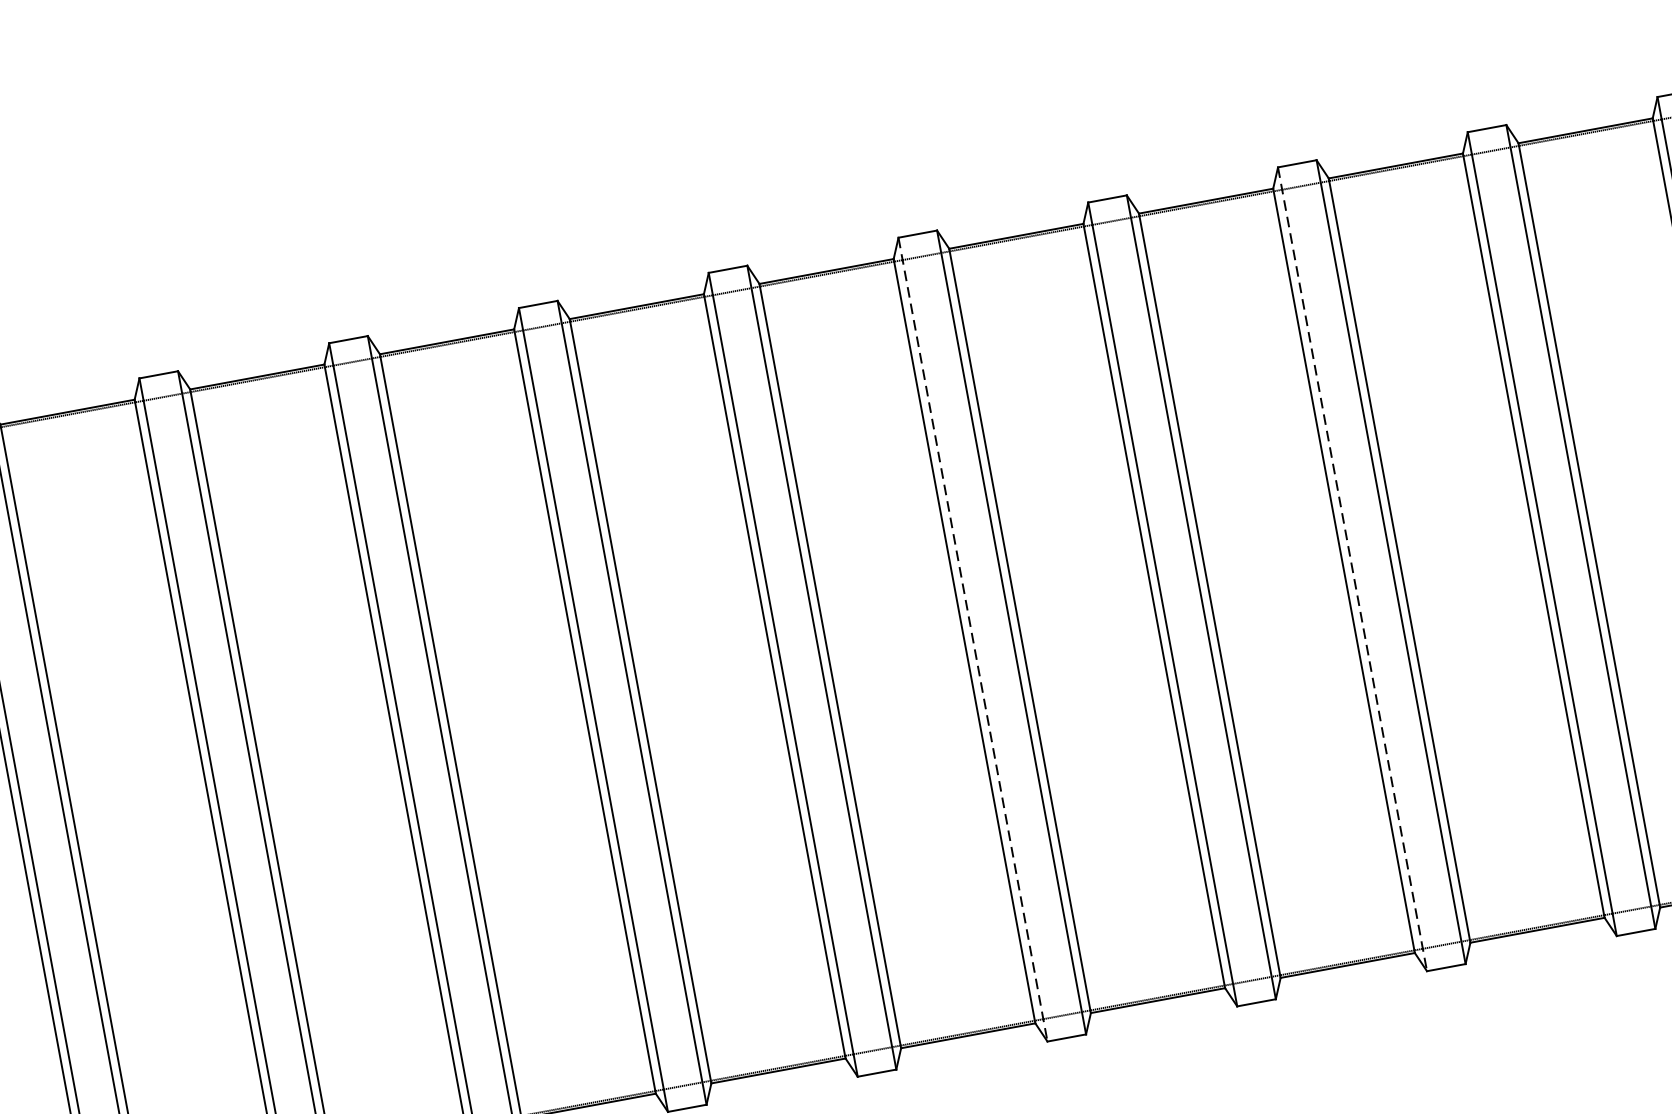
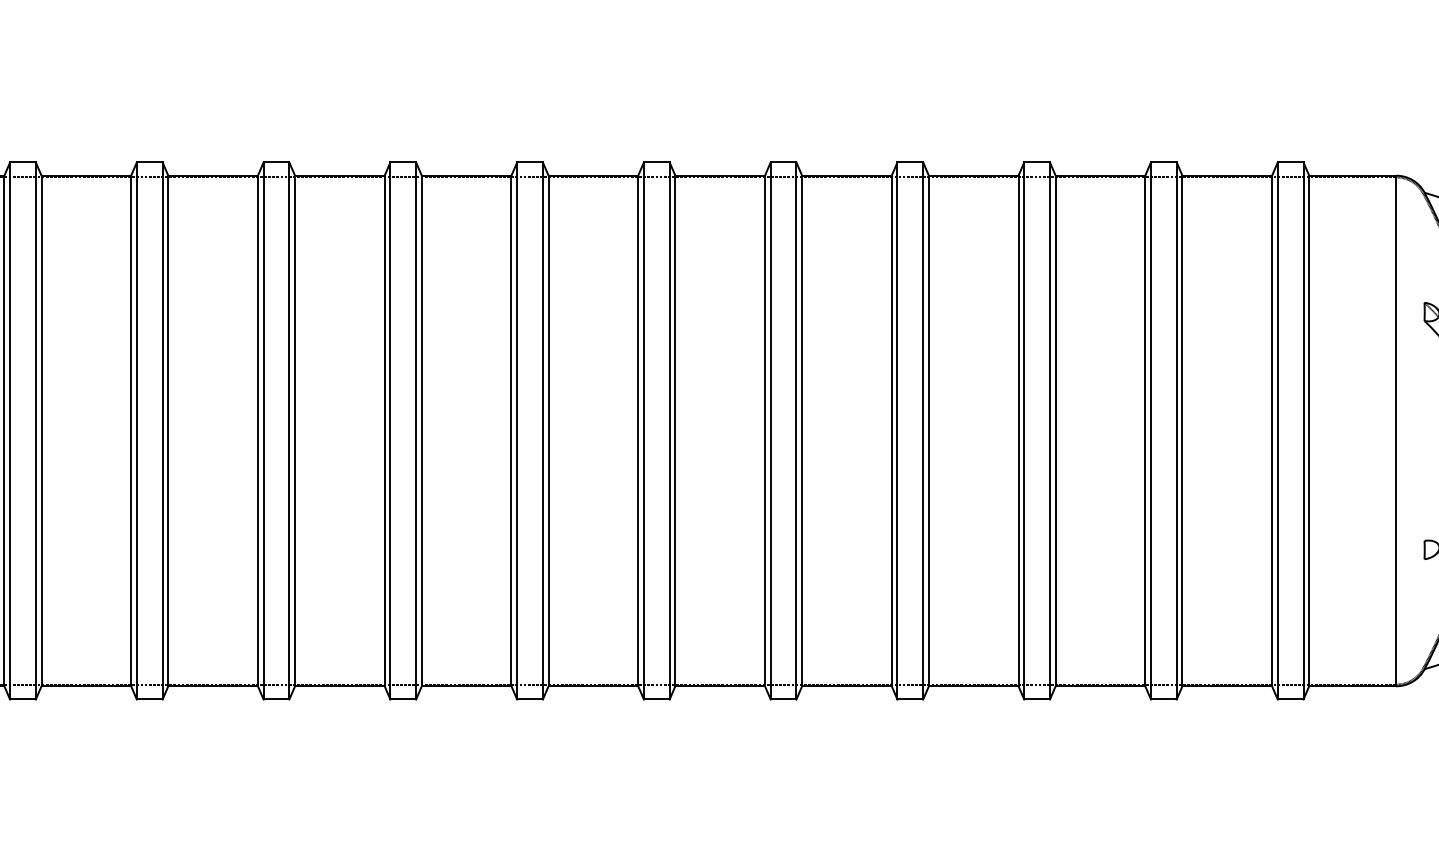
line: (1352, 568) -> (897, 430), dashed -> solid
line: (972, 639) -> (643, 430), dashed -> solid

